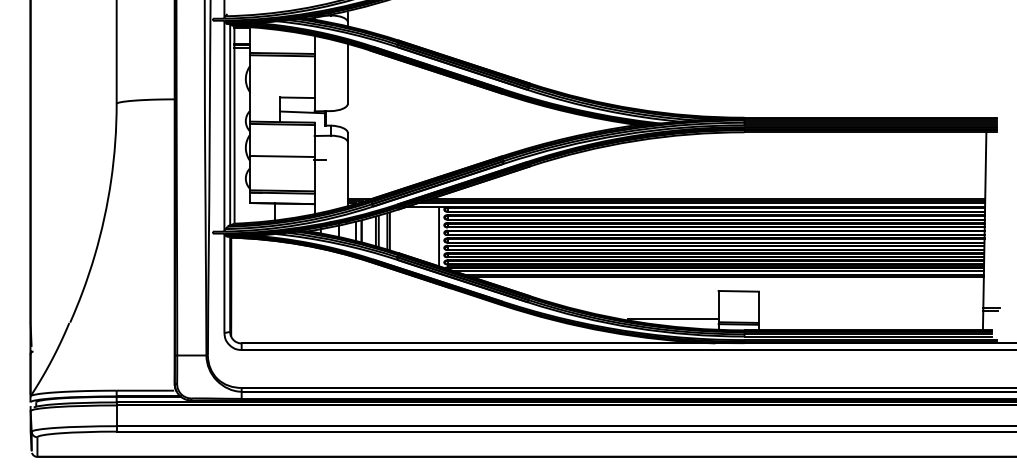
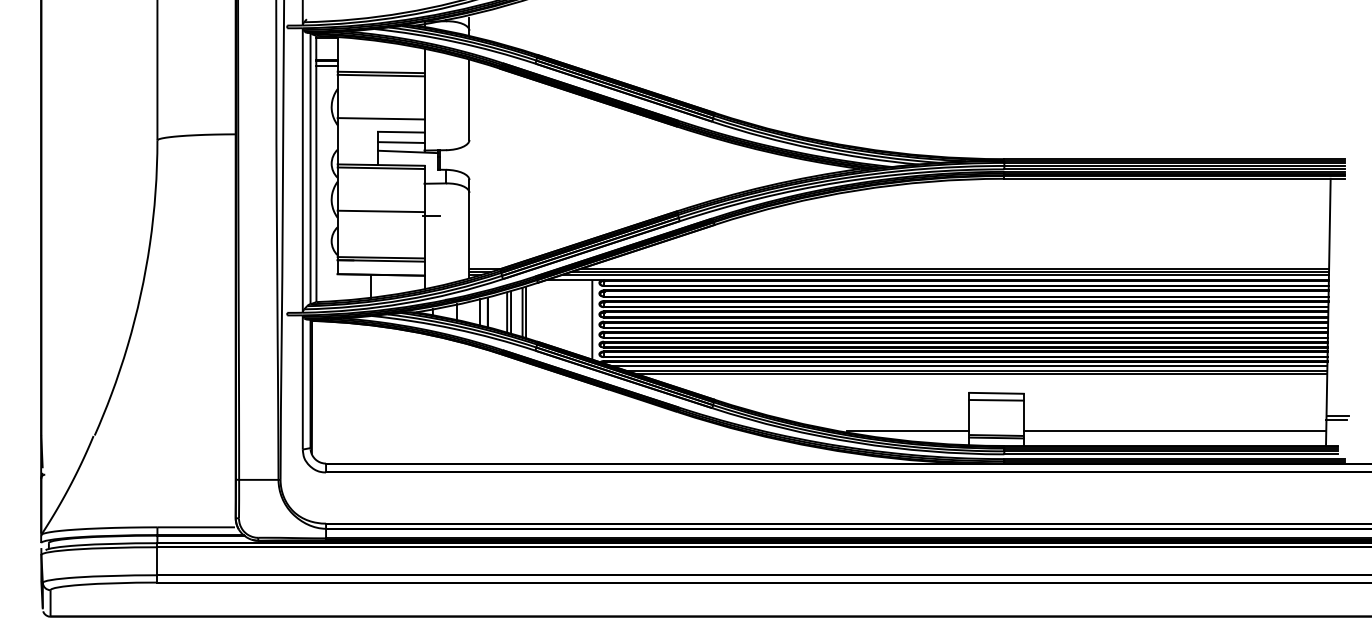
line: (282, 87) -> (380, 118), added
line: (296, 105) -> (400, 142), added
line: (738, 295) -> (996, 399), added
line: (870, 319) -> (1174, 431), added

